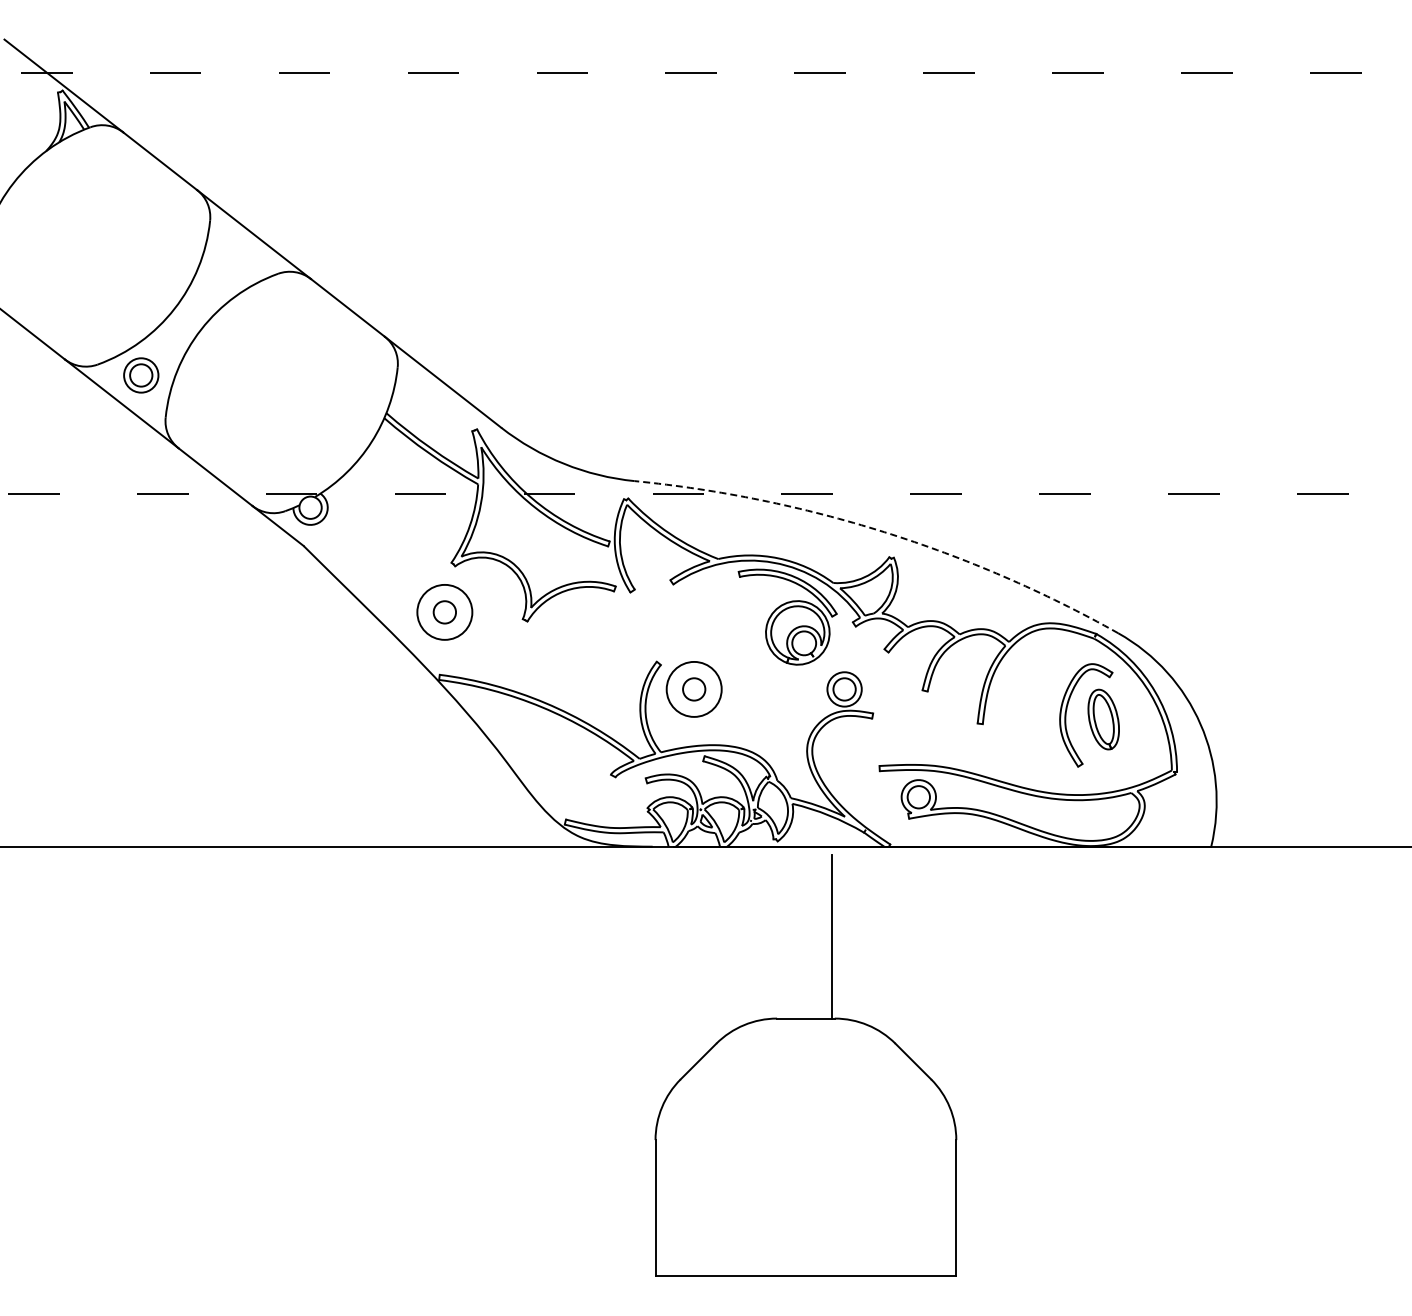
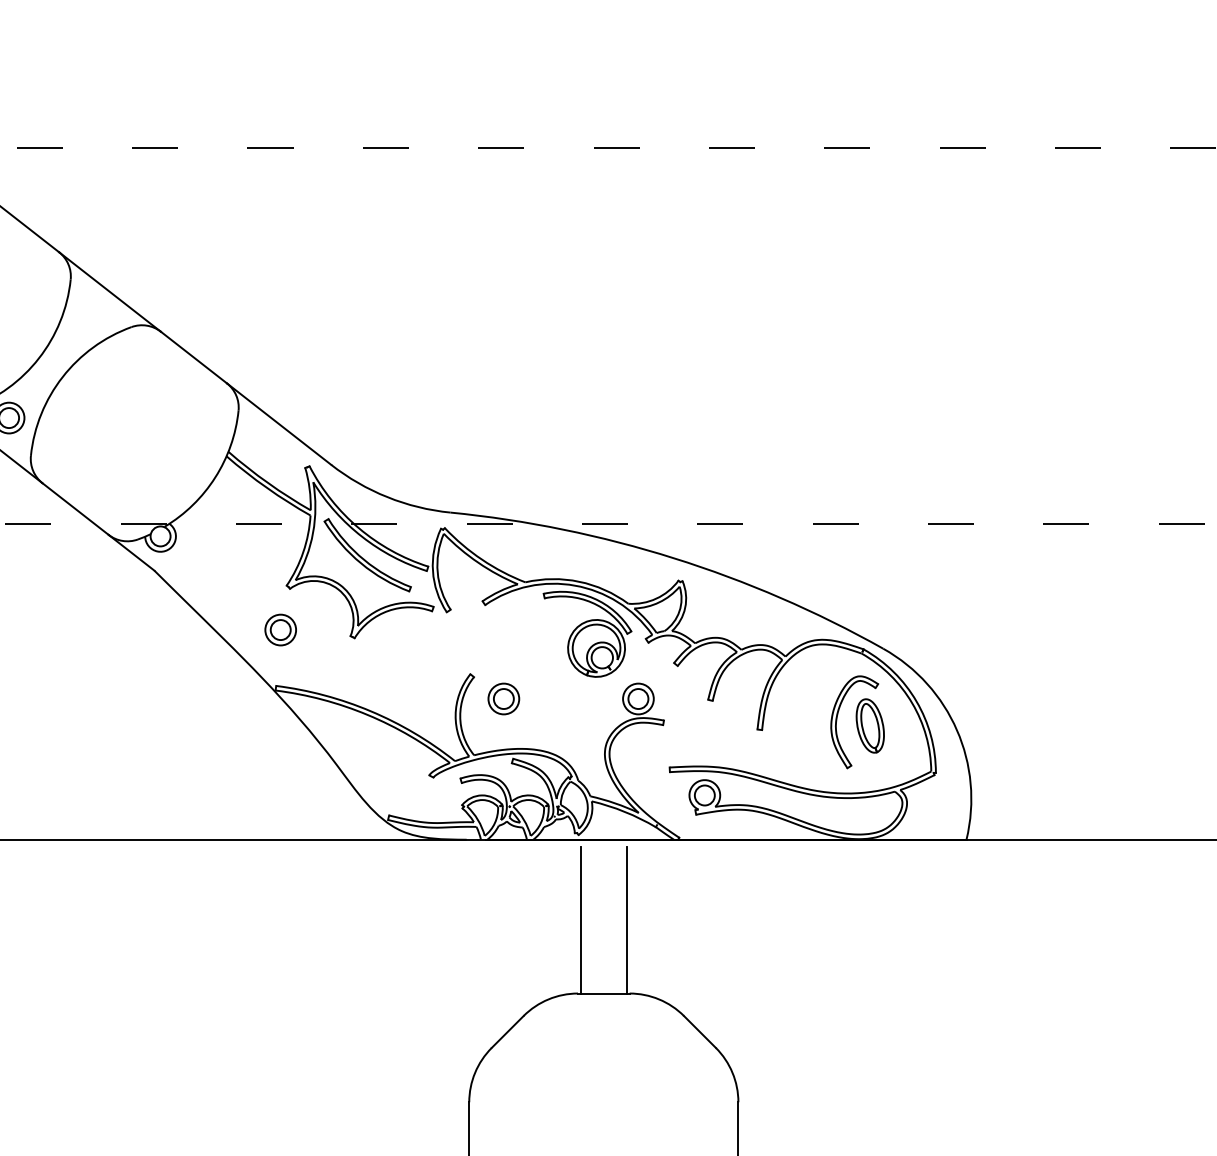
part: (541, 528) -> (367, 555), added
arc: (884, 532) -> (674, 558), dashed -> solid
circle: (444, 612) -> (280, 630), size x0.62
circle: (694, 689) -> (504, 699), size x0.62
line: (780, 936) -> (581, 920), added

